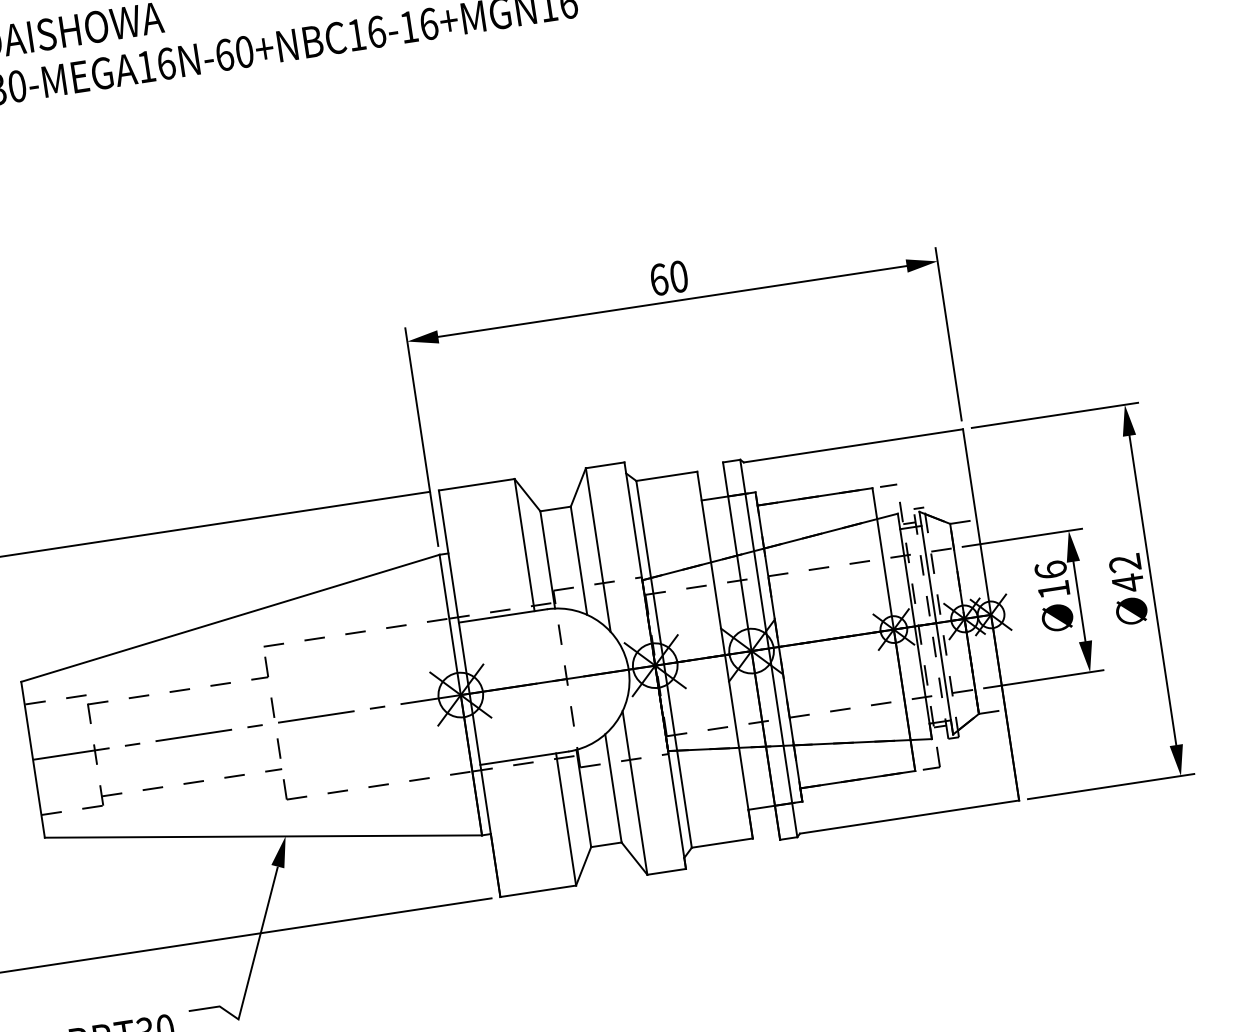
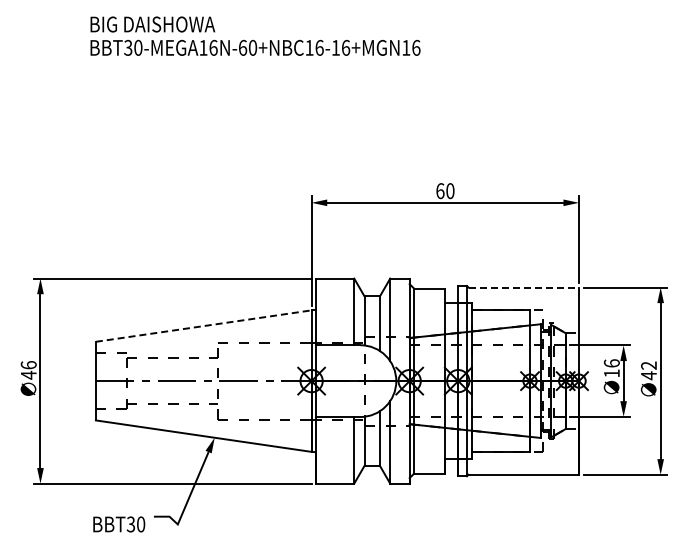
line: (854, 445) -> (524, 287), solid -> dashed
line: (232, 618) -> (204, 326), solid -> dashed

